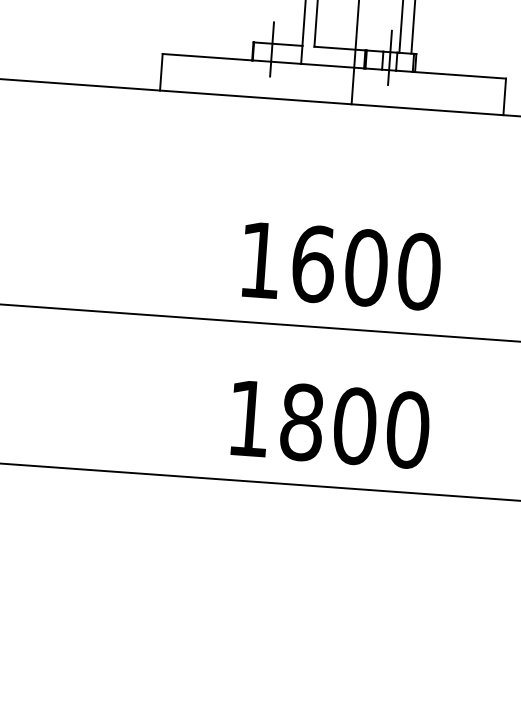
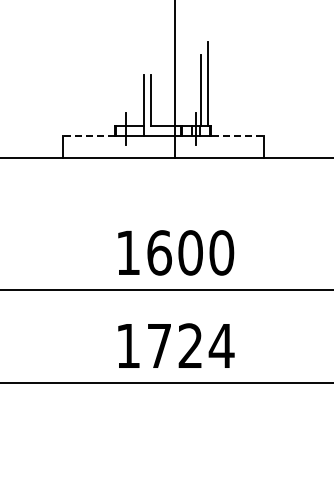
line: (206, 57) -> (88, 136), solid -> dashed
line: (461, 75) -> (238, 136), solid -> dashed
text: (354, 425) -> (190, 345), 1800 -> 1724

